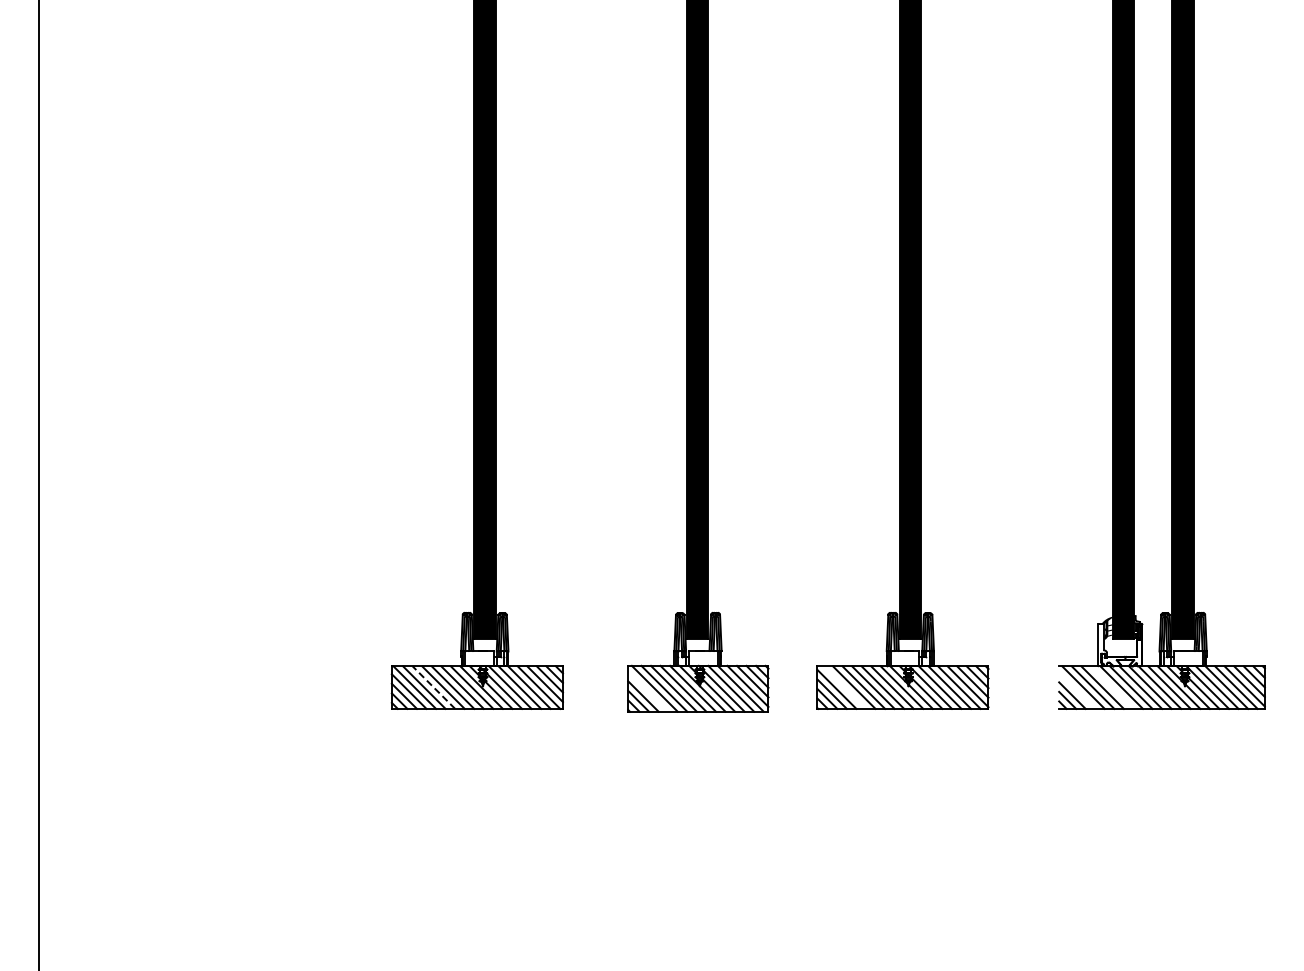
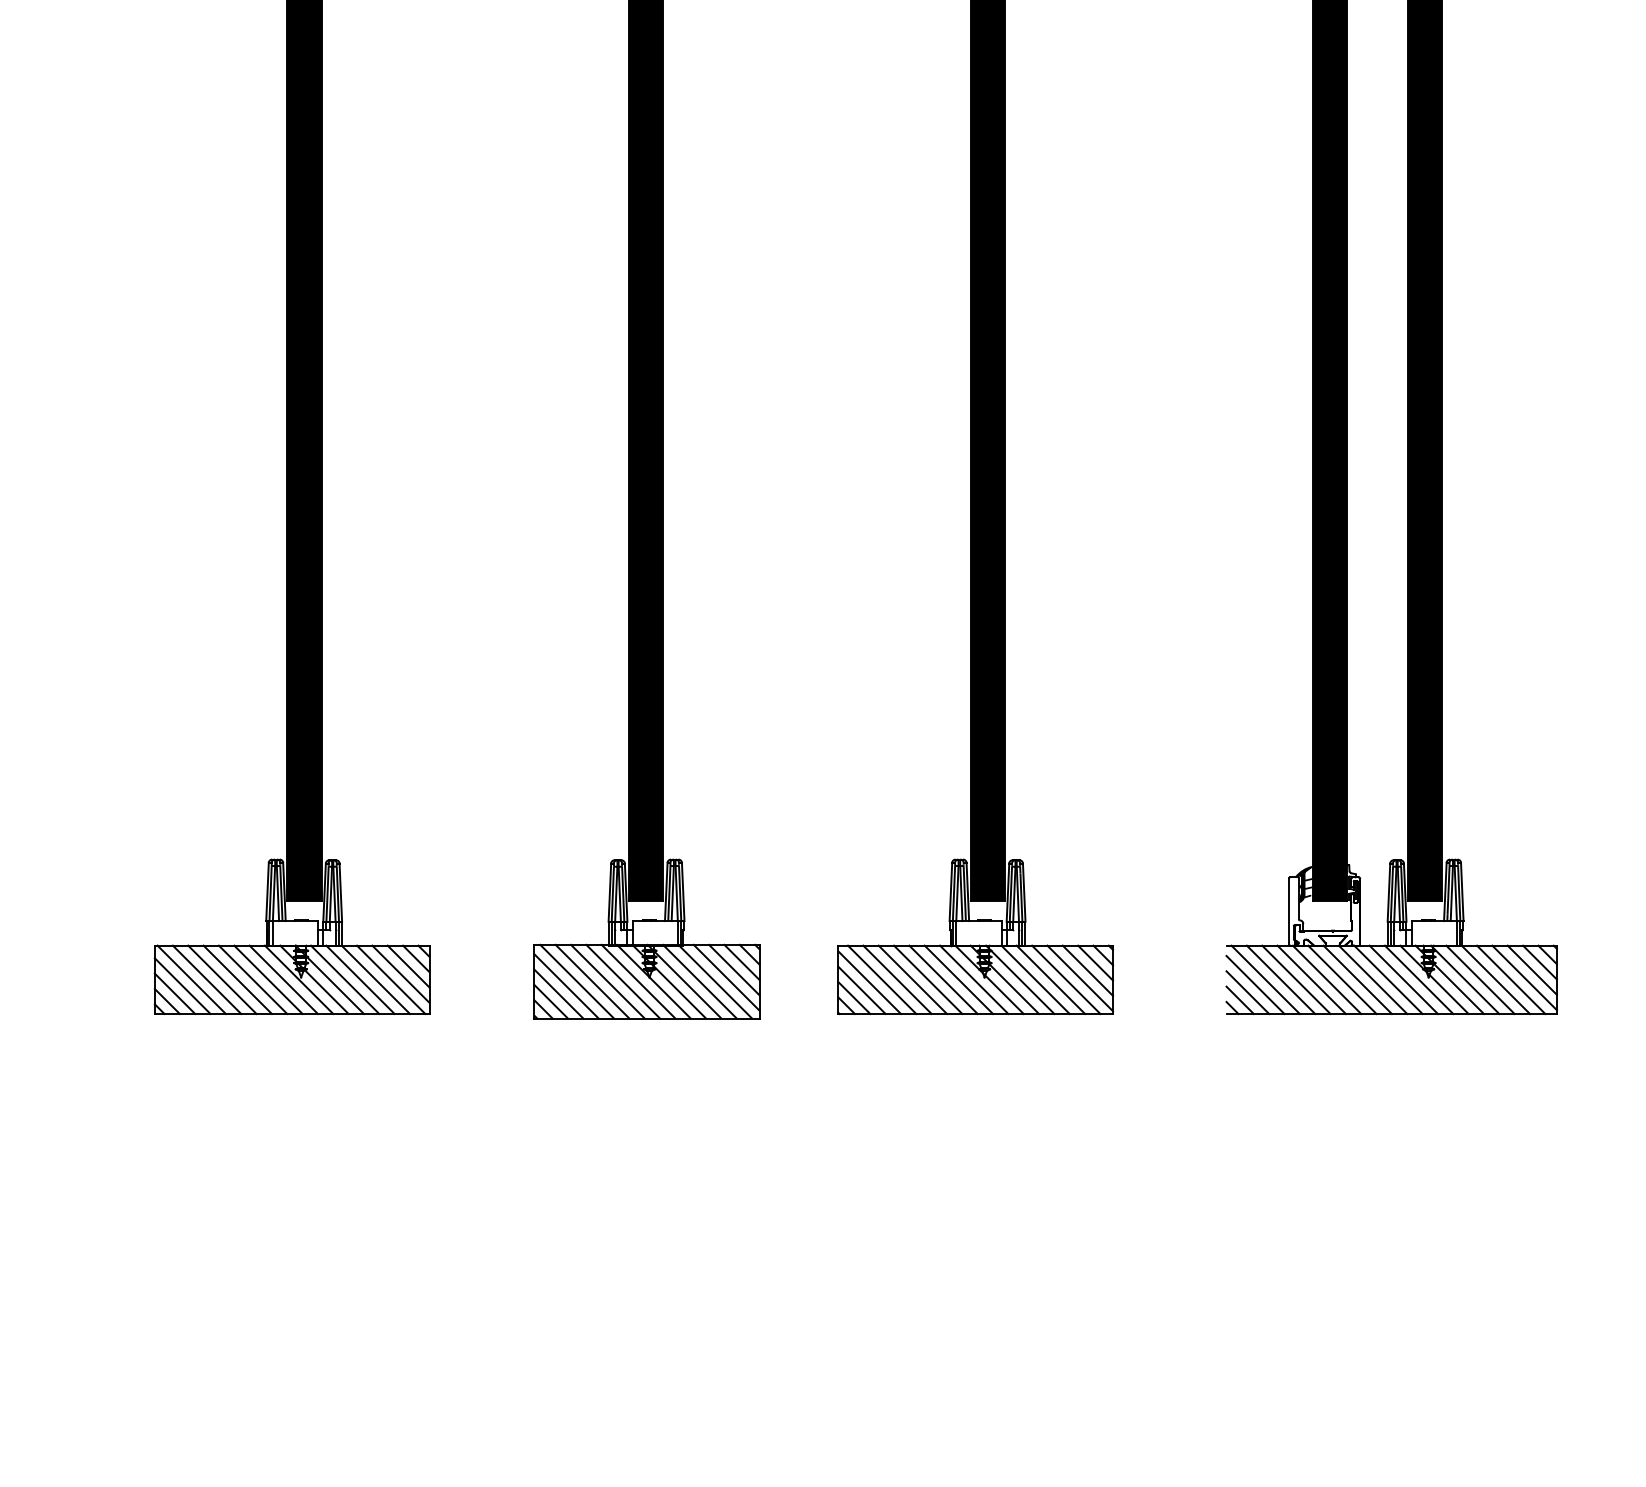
line: (433, 687) -> (221, 979), dashed -> solid
line: (844, 687) -> (881, 979), added
line: (1111, 687) -> (1310, 979), added
line: (1077, 690) -> (1255, 984), added
line: (648, 691) -> (567, 986), added

